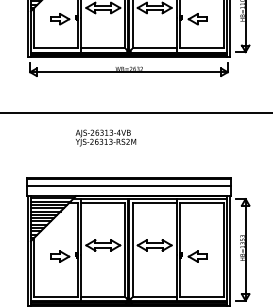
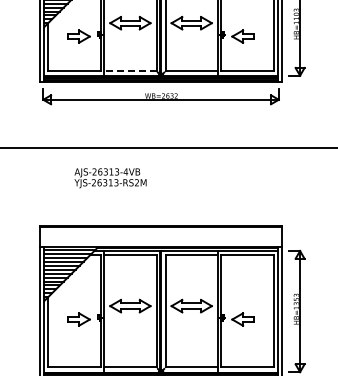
line: (102, 47) -> (129, 70), solid -> dashed
text: (105, 138) -> (110, 178), moved
line: (128, 185) -> (160, 234), removed

